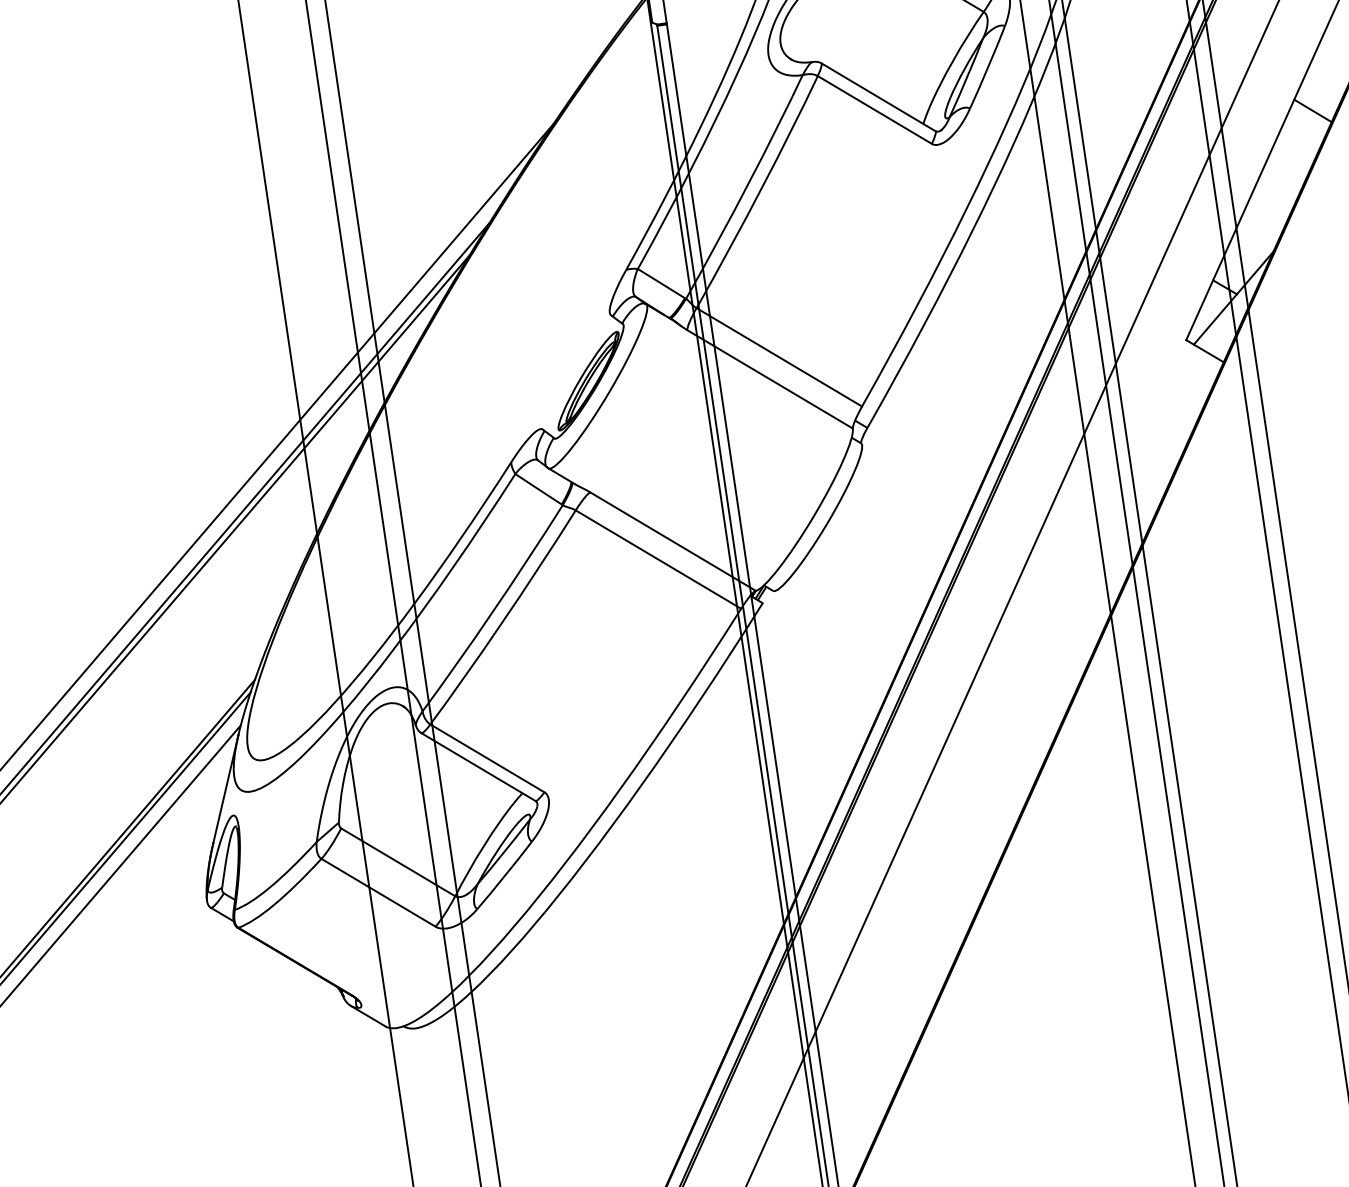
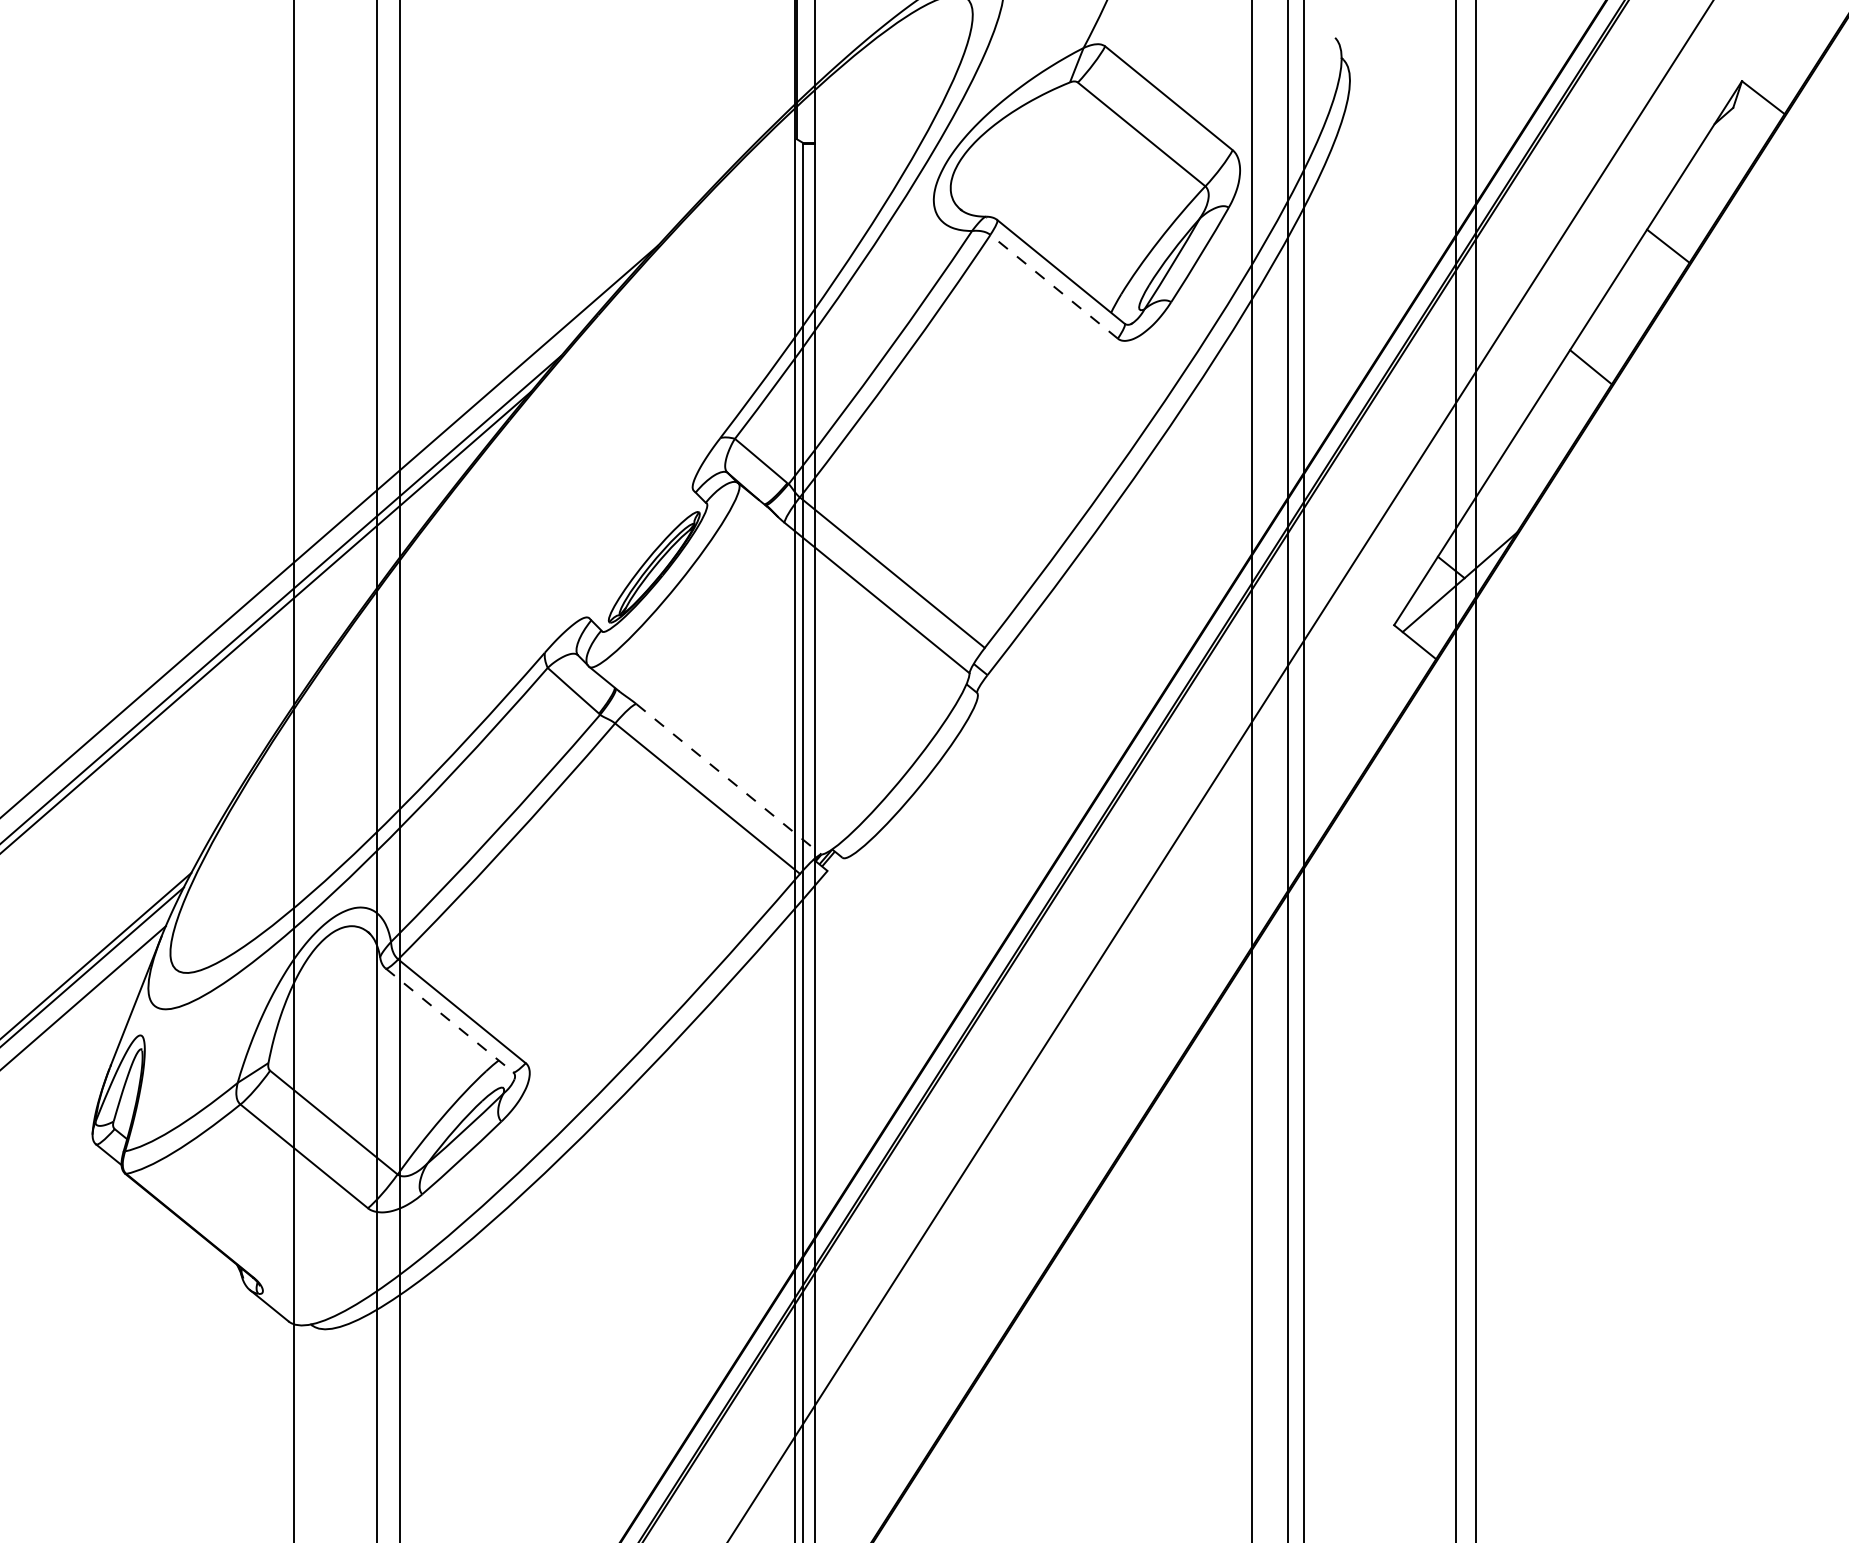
line: (874, 109) -> (1053, 286), solid -> dashed
line: (673, 541) -> (729, 779), solid -> dashed
line: (478, 767) -> (449, 1020), solid -> dashed

